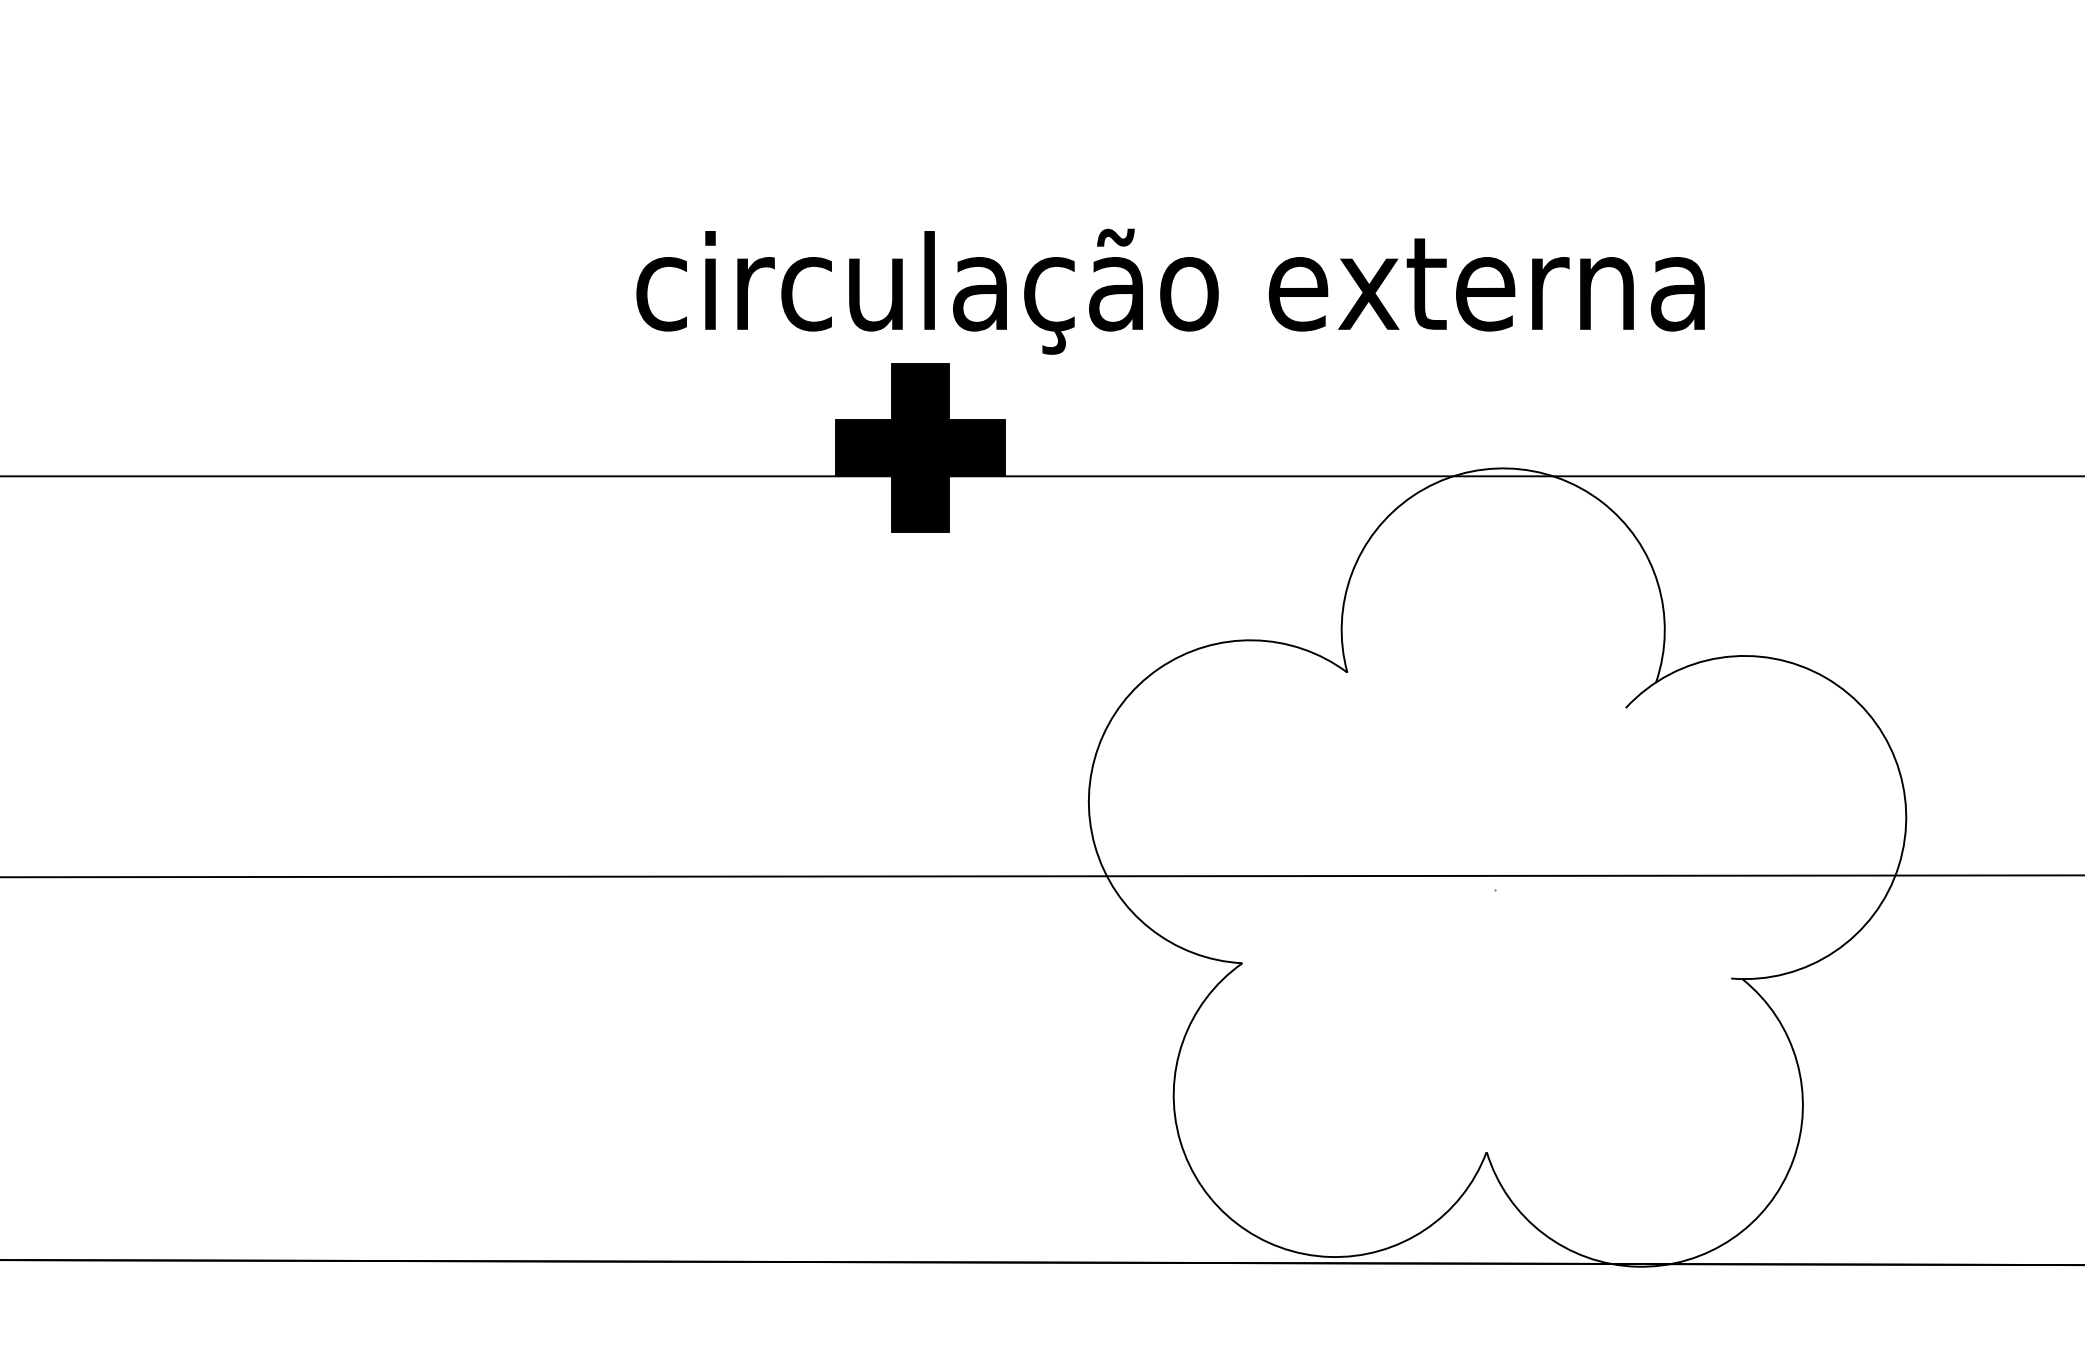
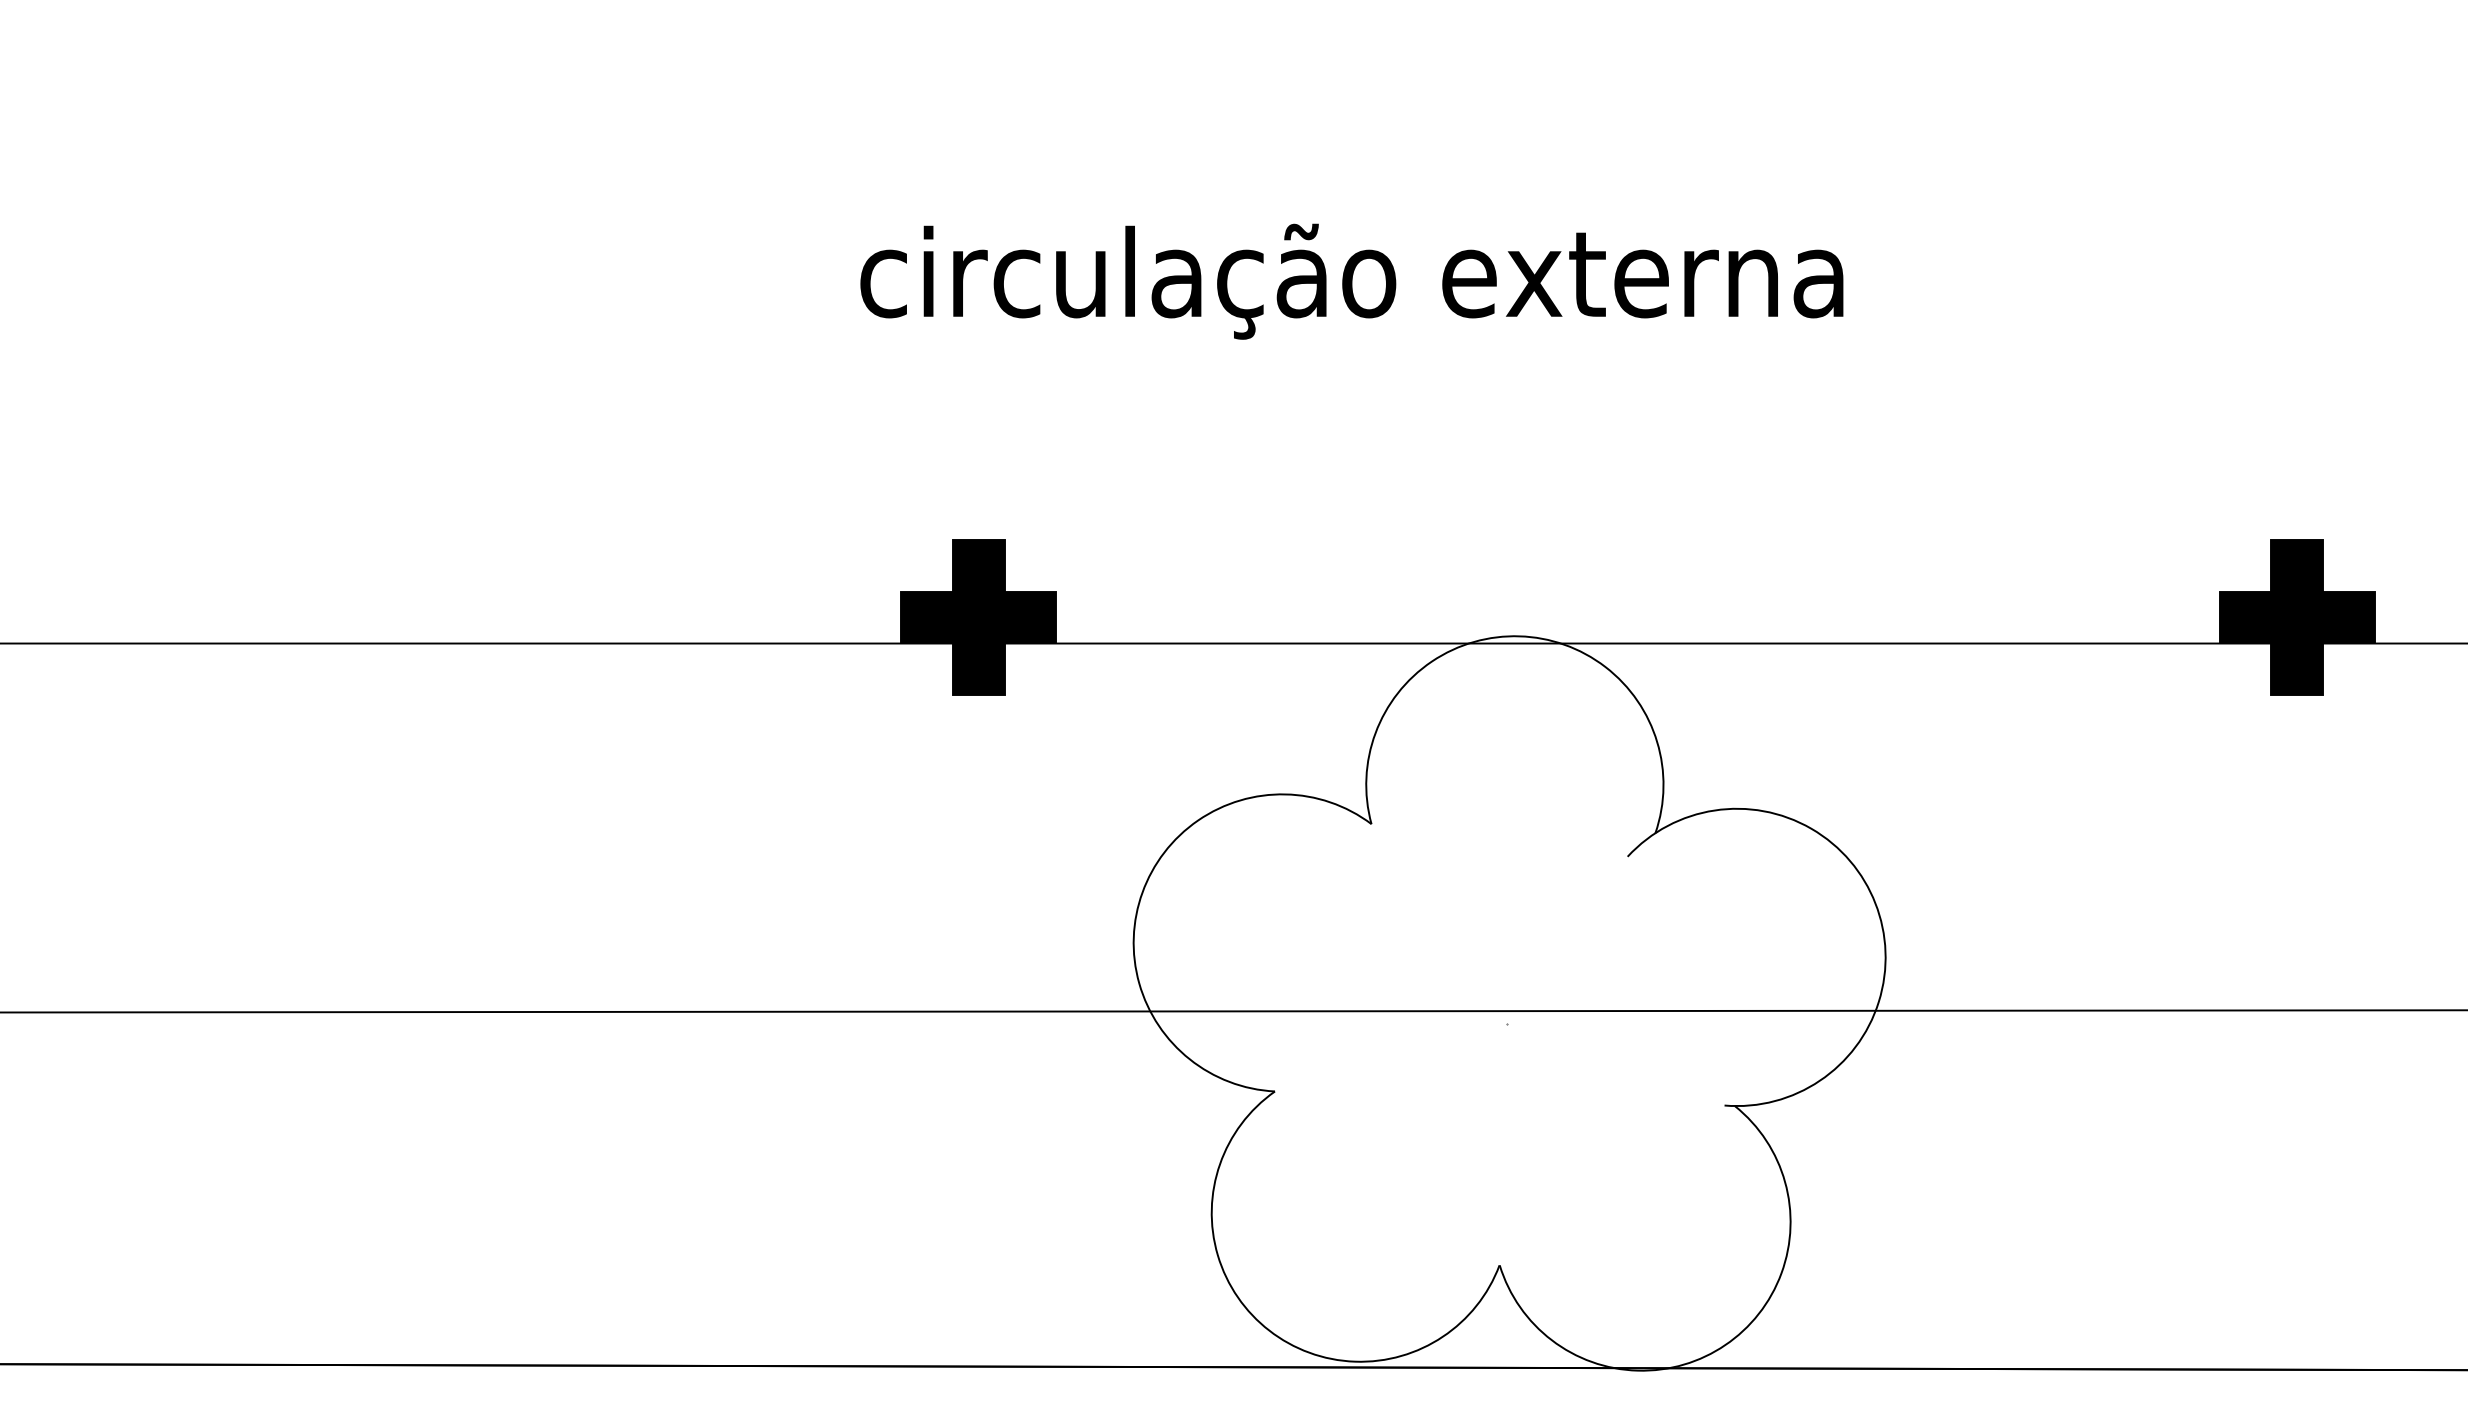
text: (1170, 291) -> (1351, 281), moved

